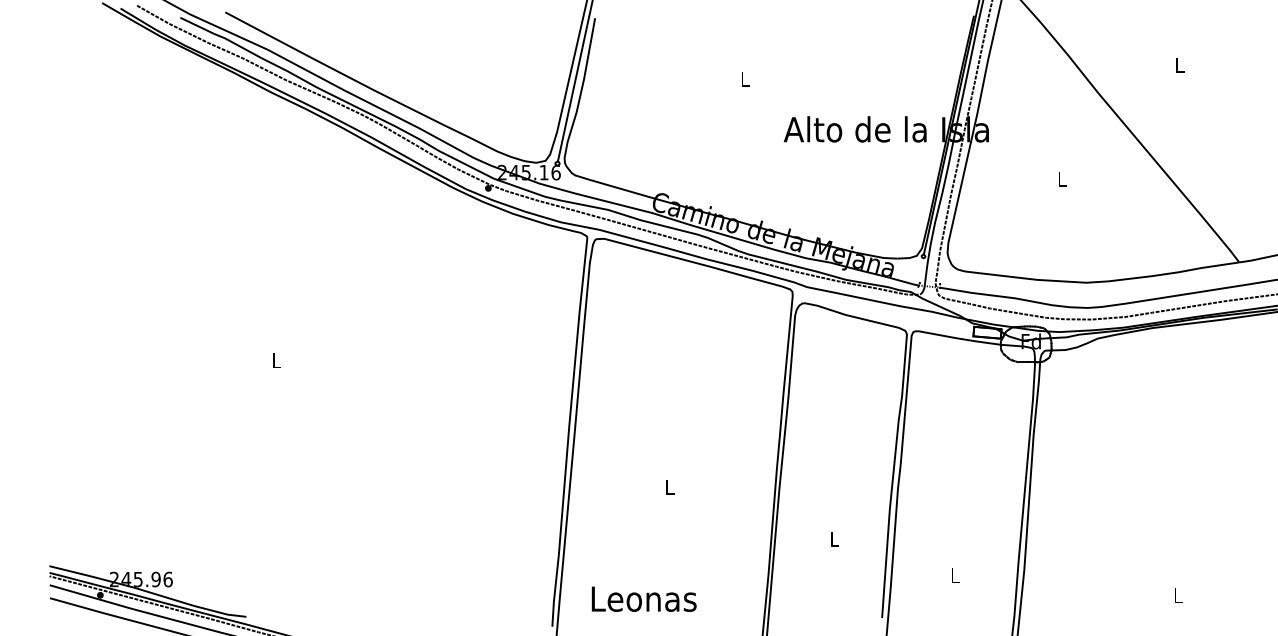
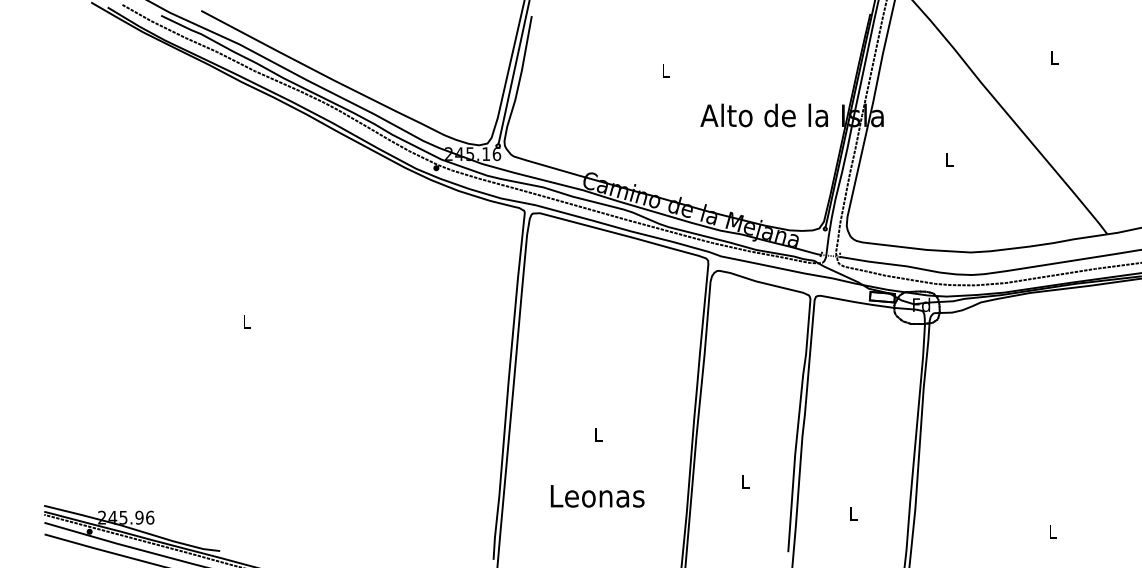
text: (644, 599) -> (597, 496), moved

